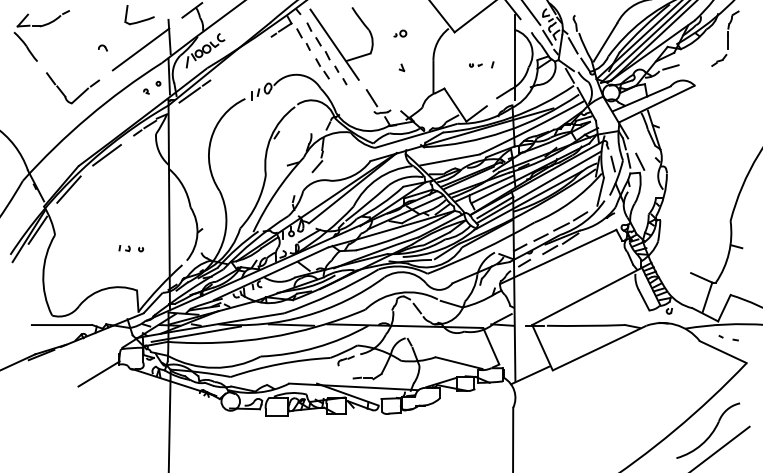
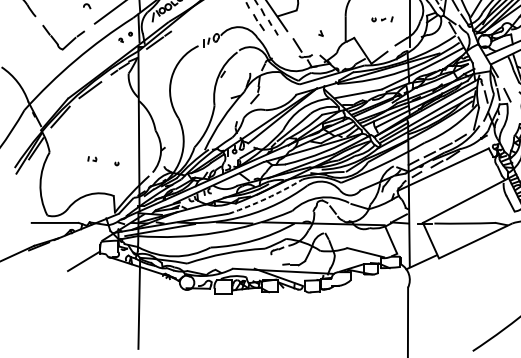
part: (475, 65) -> (378, 19), size x1.4
part: (401, 67) -> (320, 33), moved
part: (124, 248) -> (92, 159), moved
arc: (332, 293) -> (266, 198), solid -> dashed

